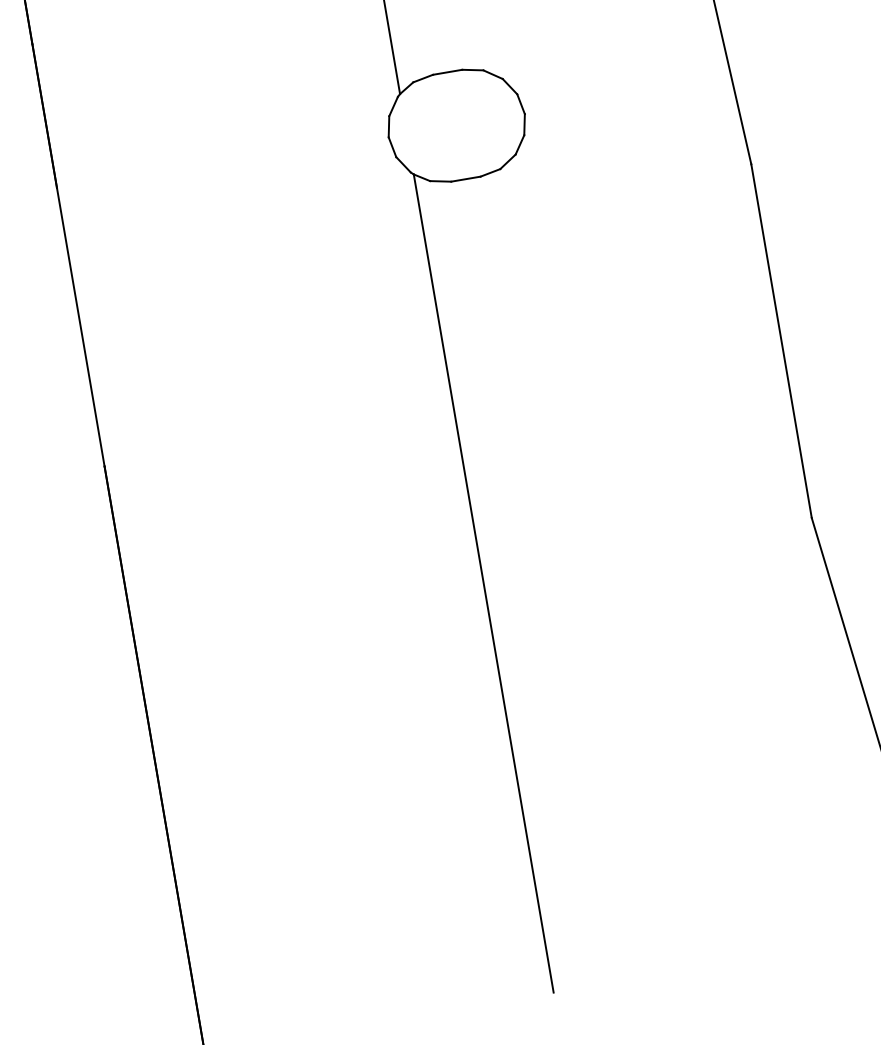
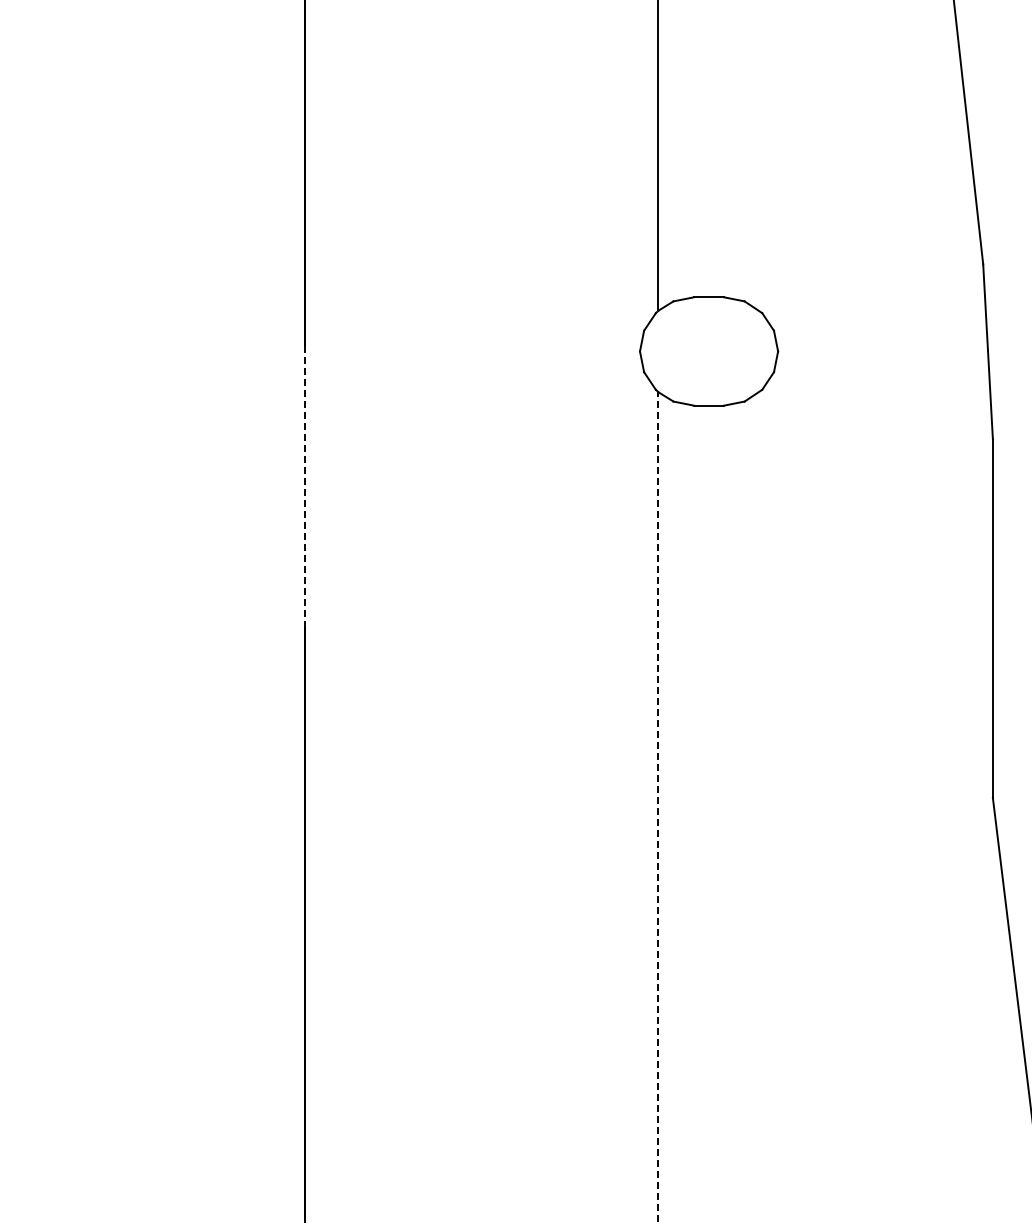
line: (80, 326) -> (304, 486), solid -> dashed
line: (483, 582) -> (658, 806), solid -> dashed

